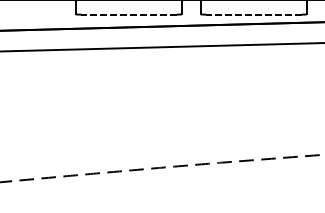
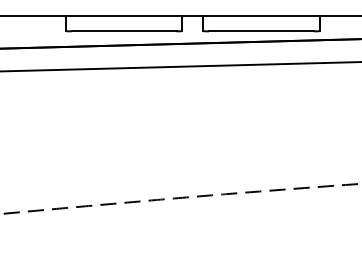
line: (129, 14) -> (124, 31), dashed -> solid
line: (253, 14) -> (261, 31), dashed -> solid

